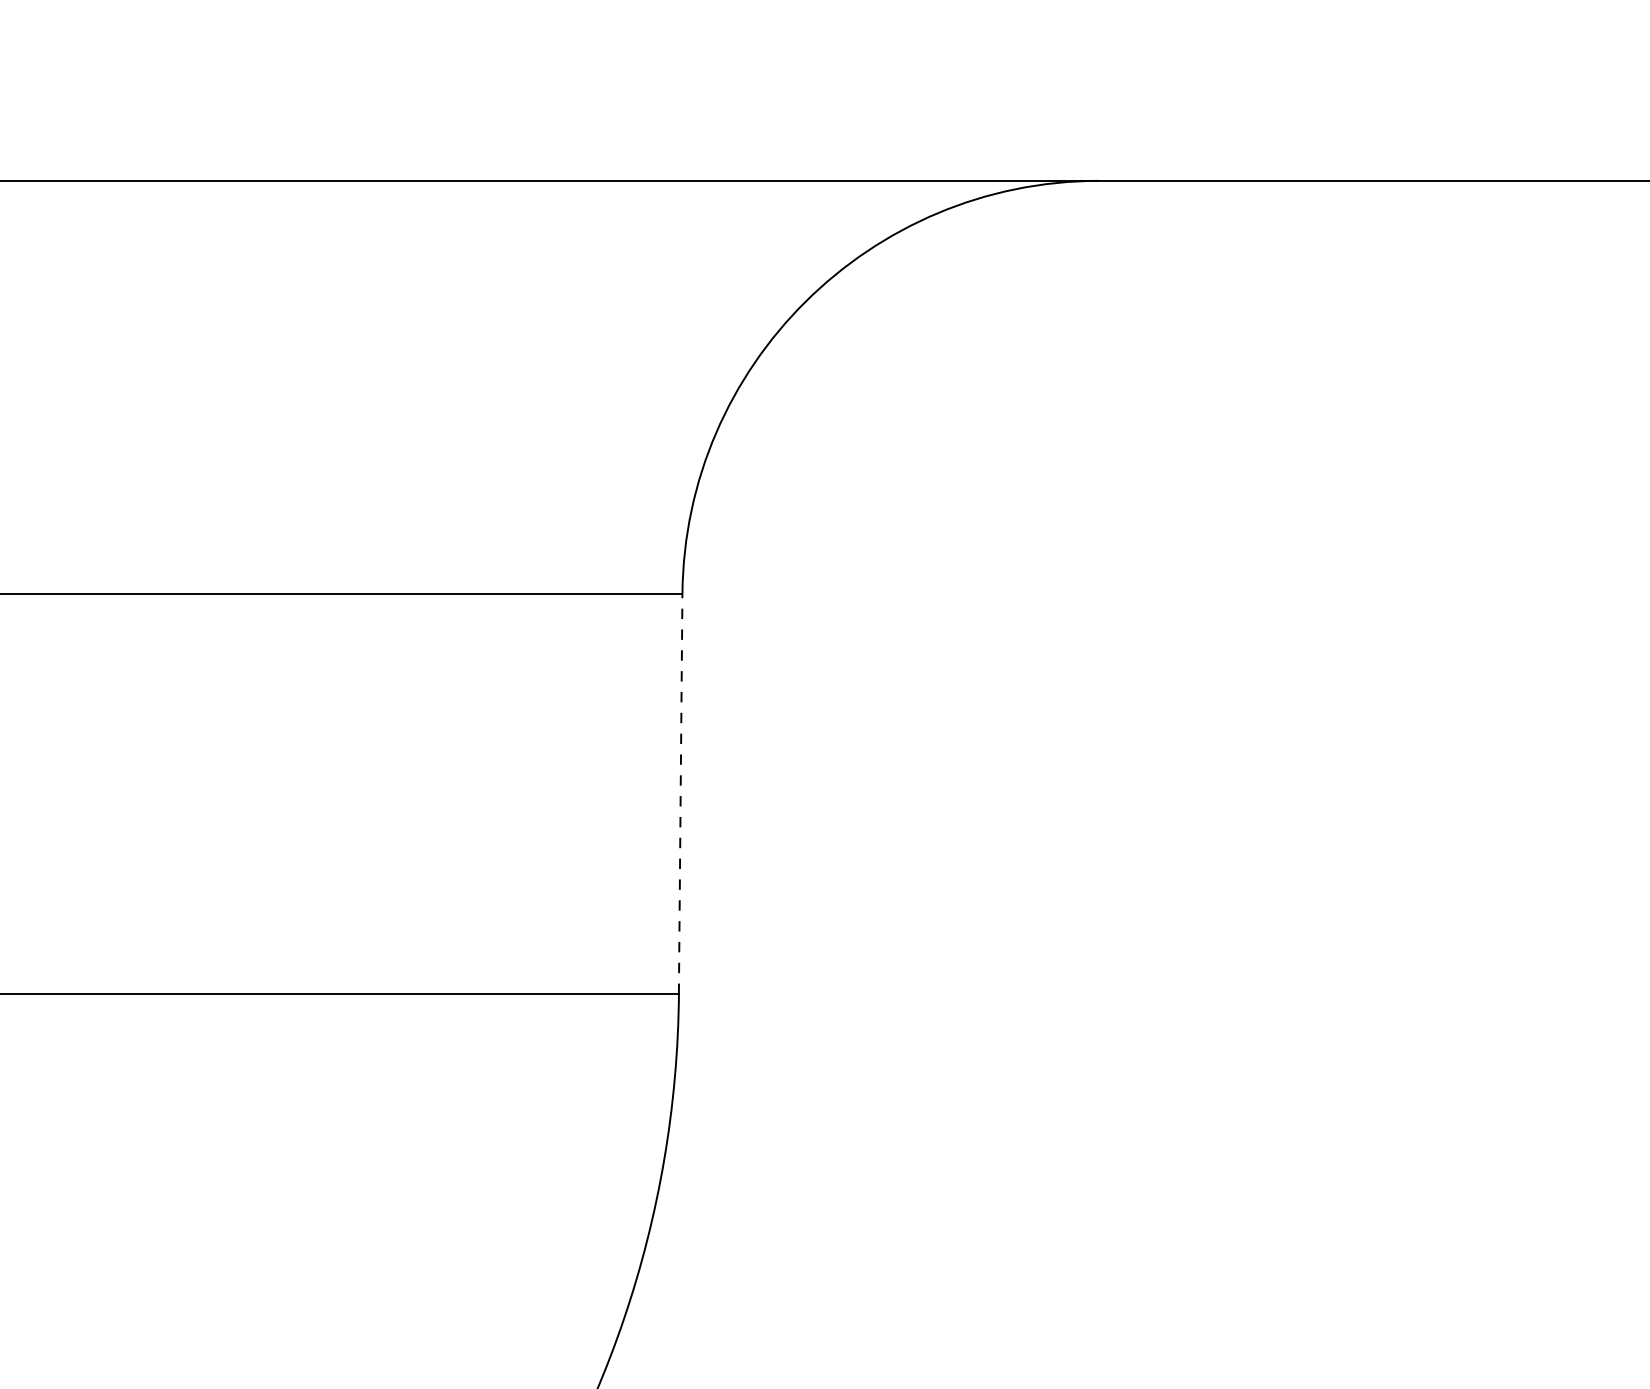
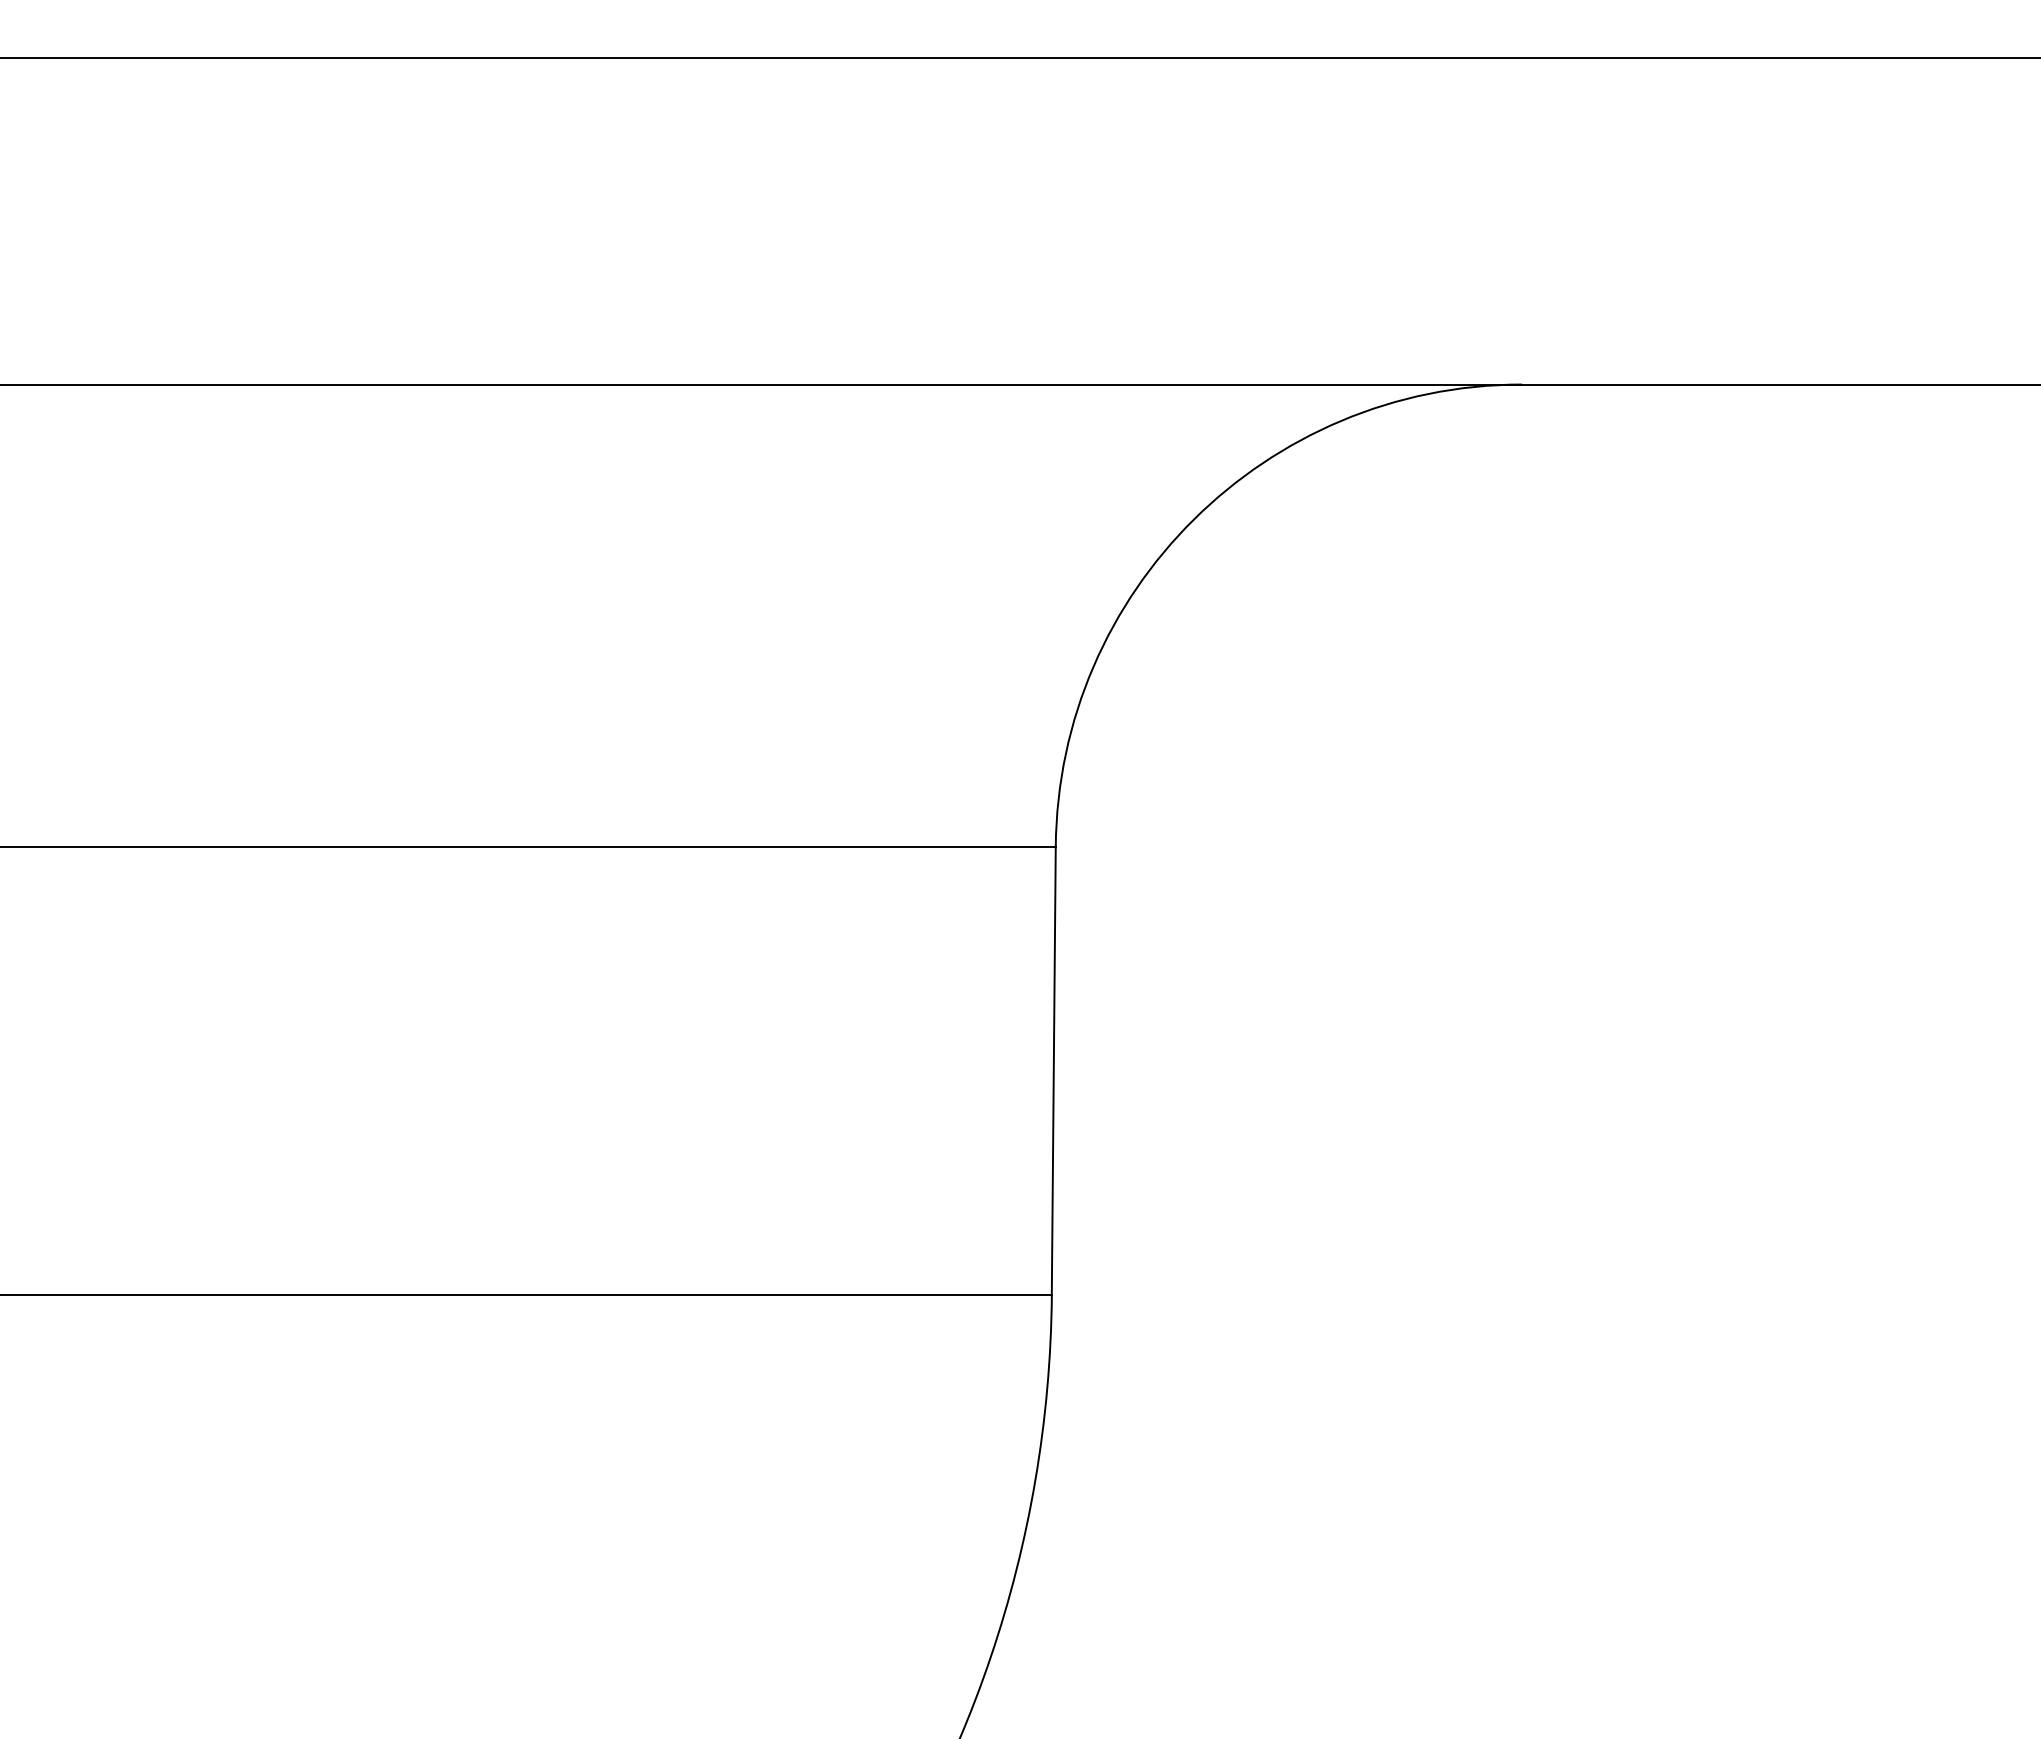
line: (680, 793) -> (1053, 1070), dashed -> solid

